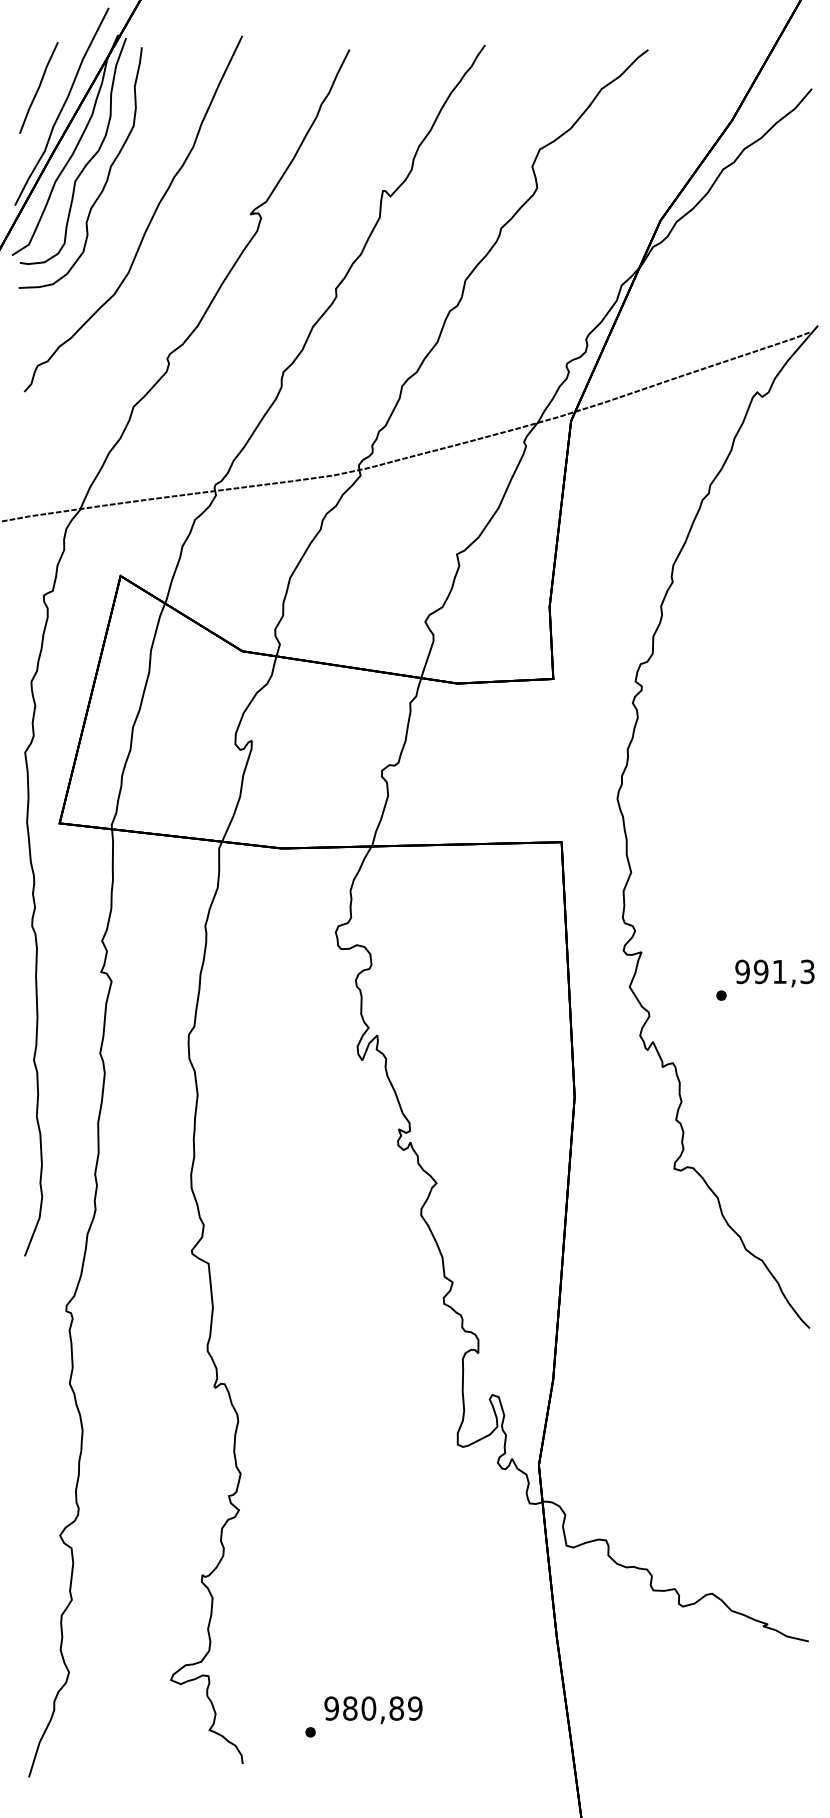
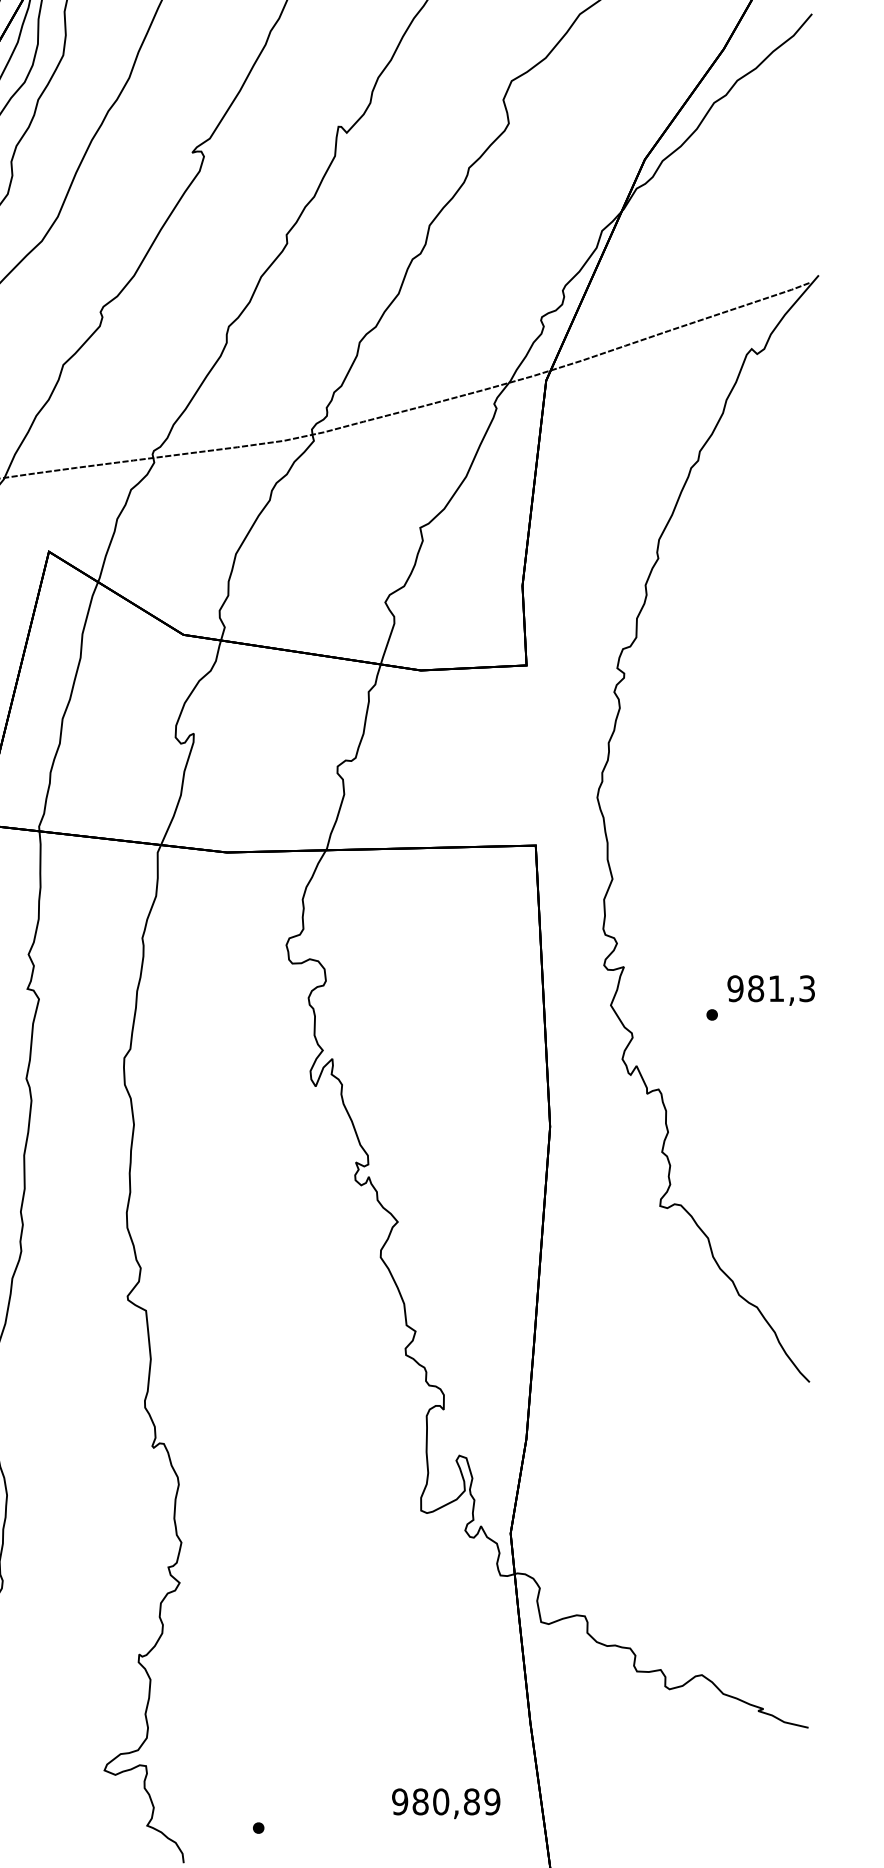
text: (760, 971) -> (755, 988), 991,3 -> 981,3
text: (373, 1710) -> (446, 1804), moved

